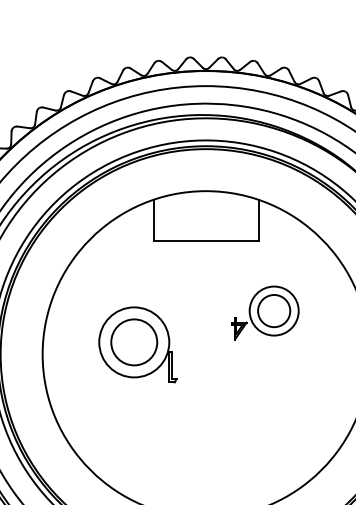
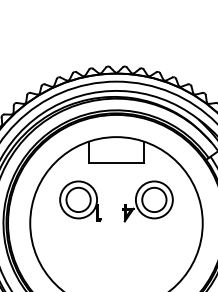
part: (264, 313) -> (147, 201), size x1.43
part: (137, 345) -> (80, 201), moved

